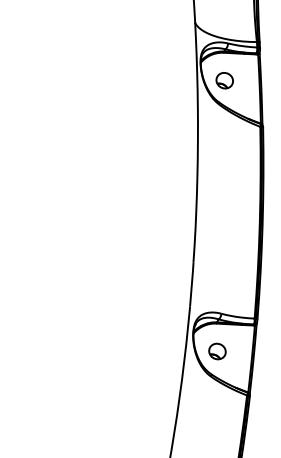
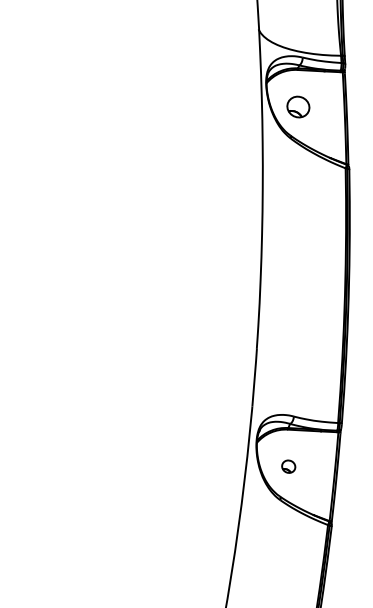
part: (217, 351) -> (288, 466), size x0.6

